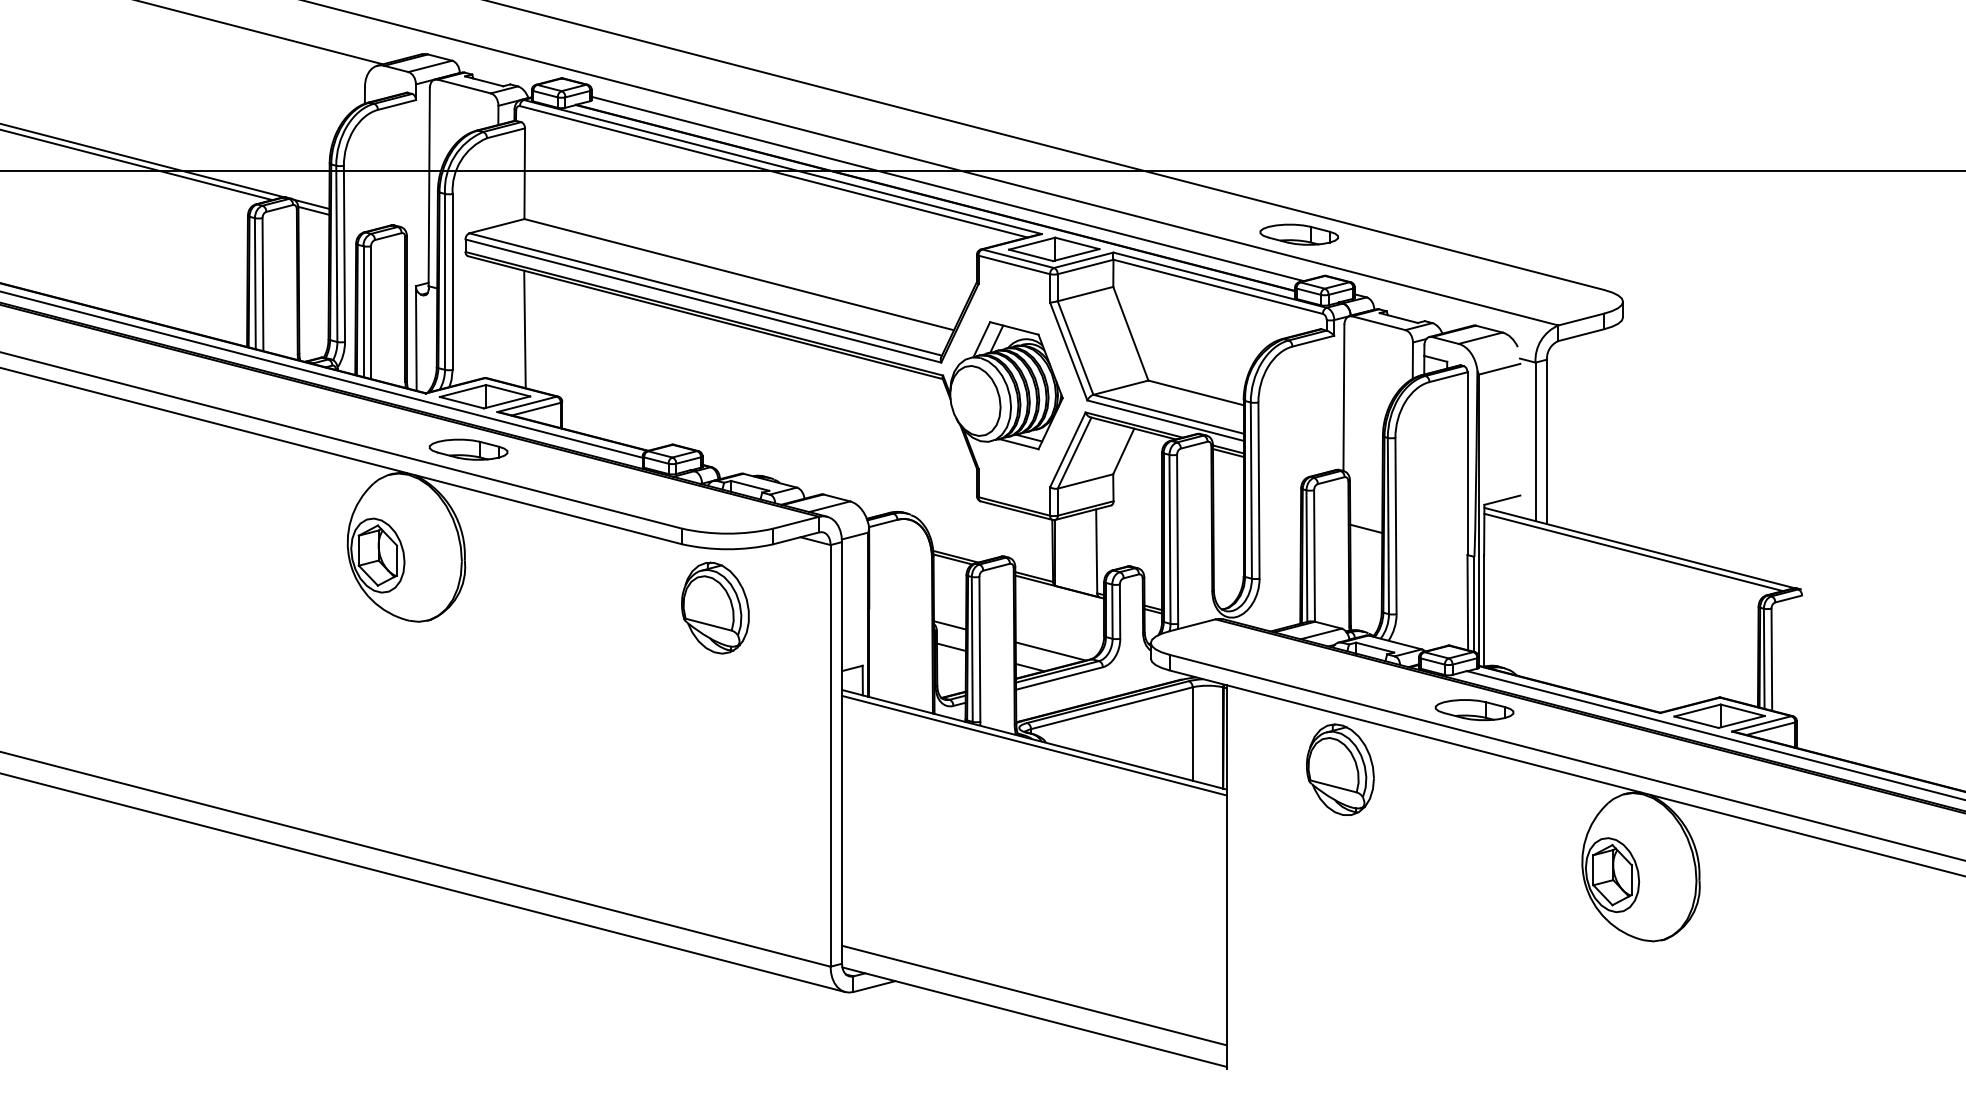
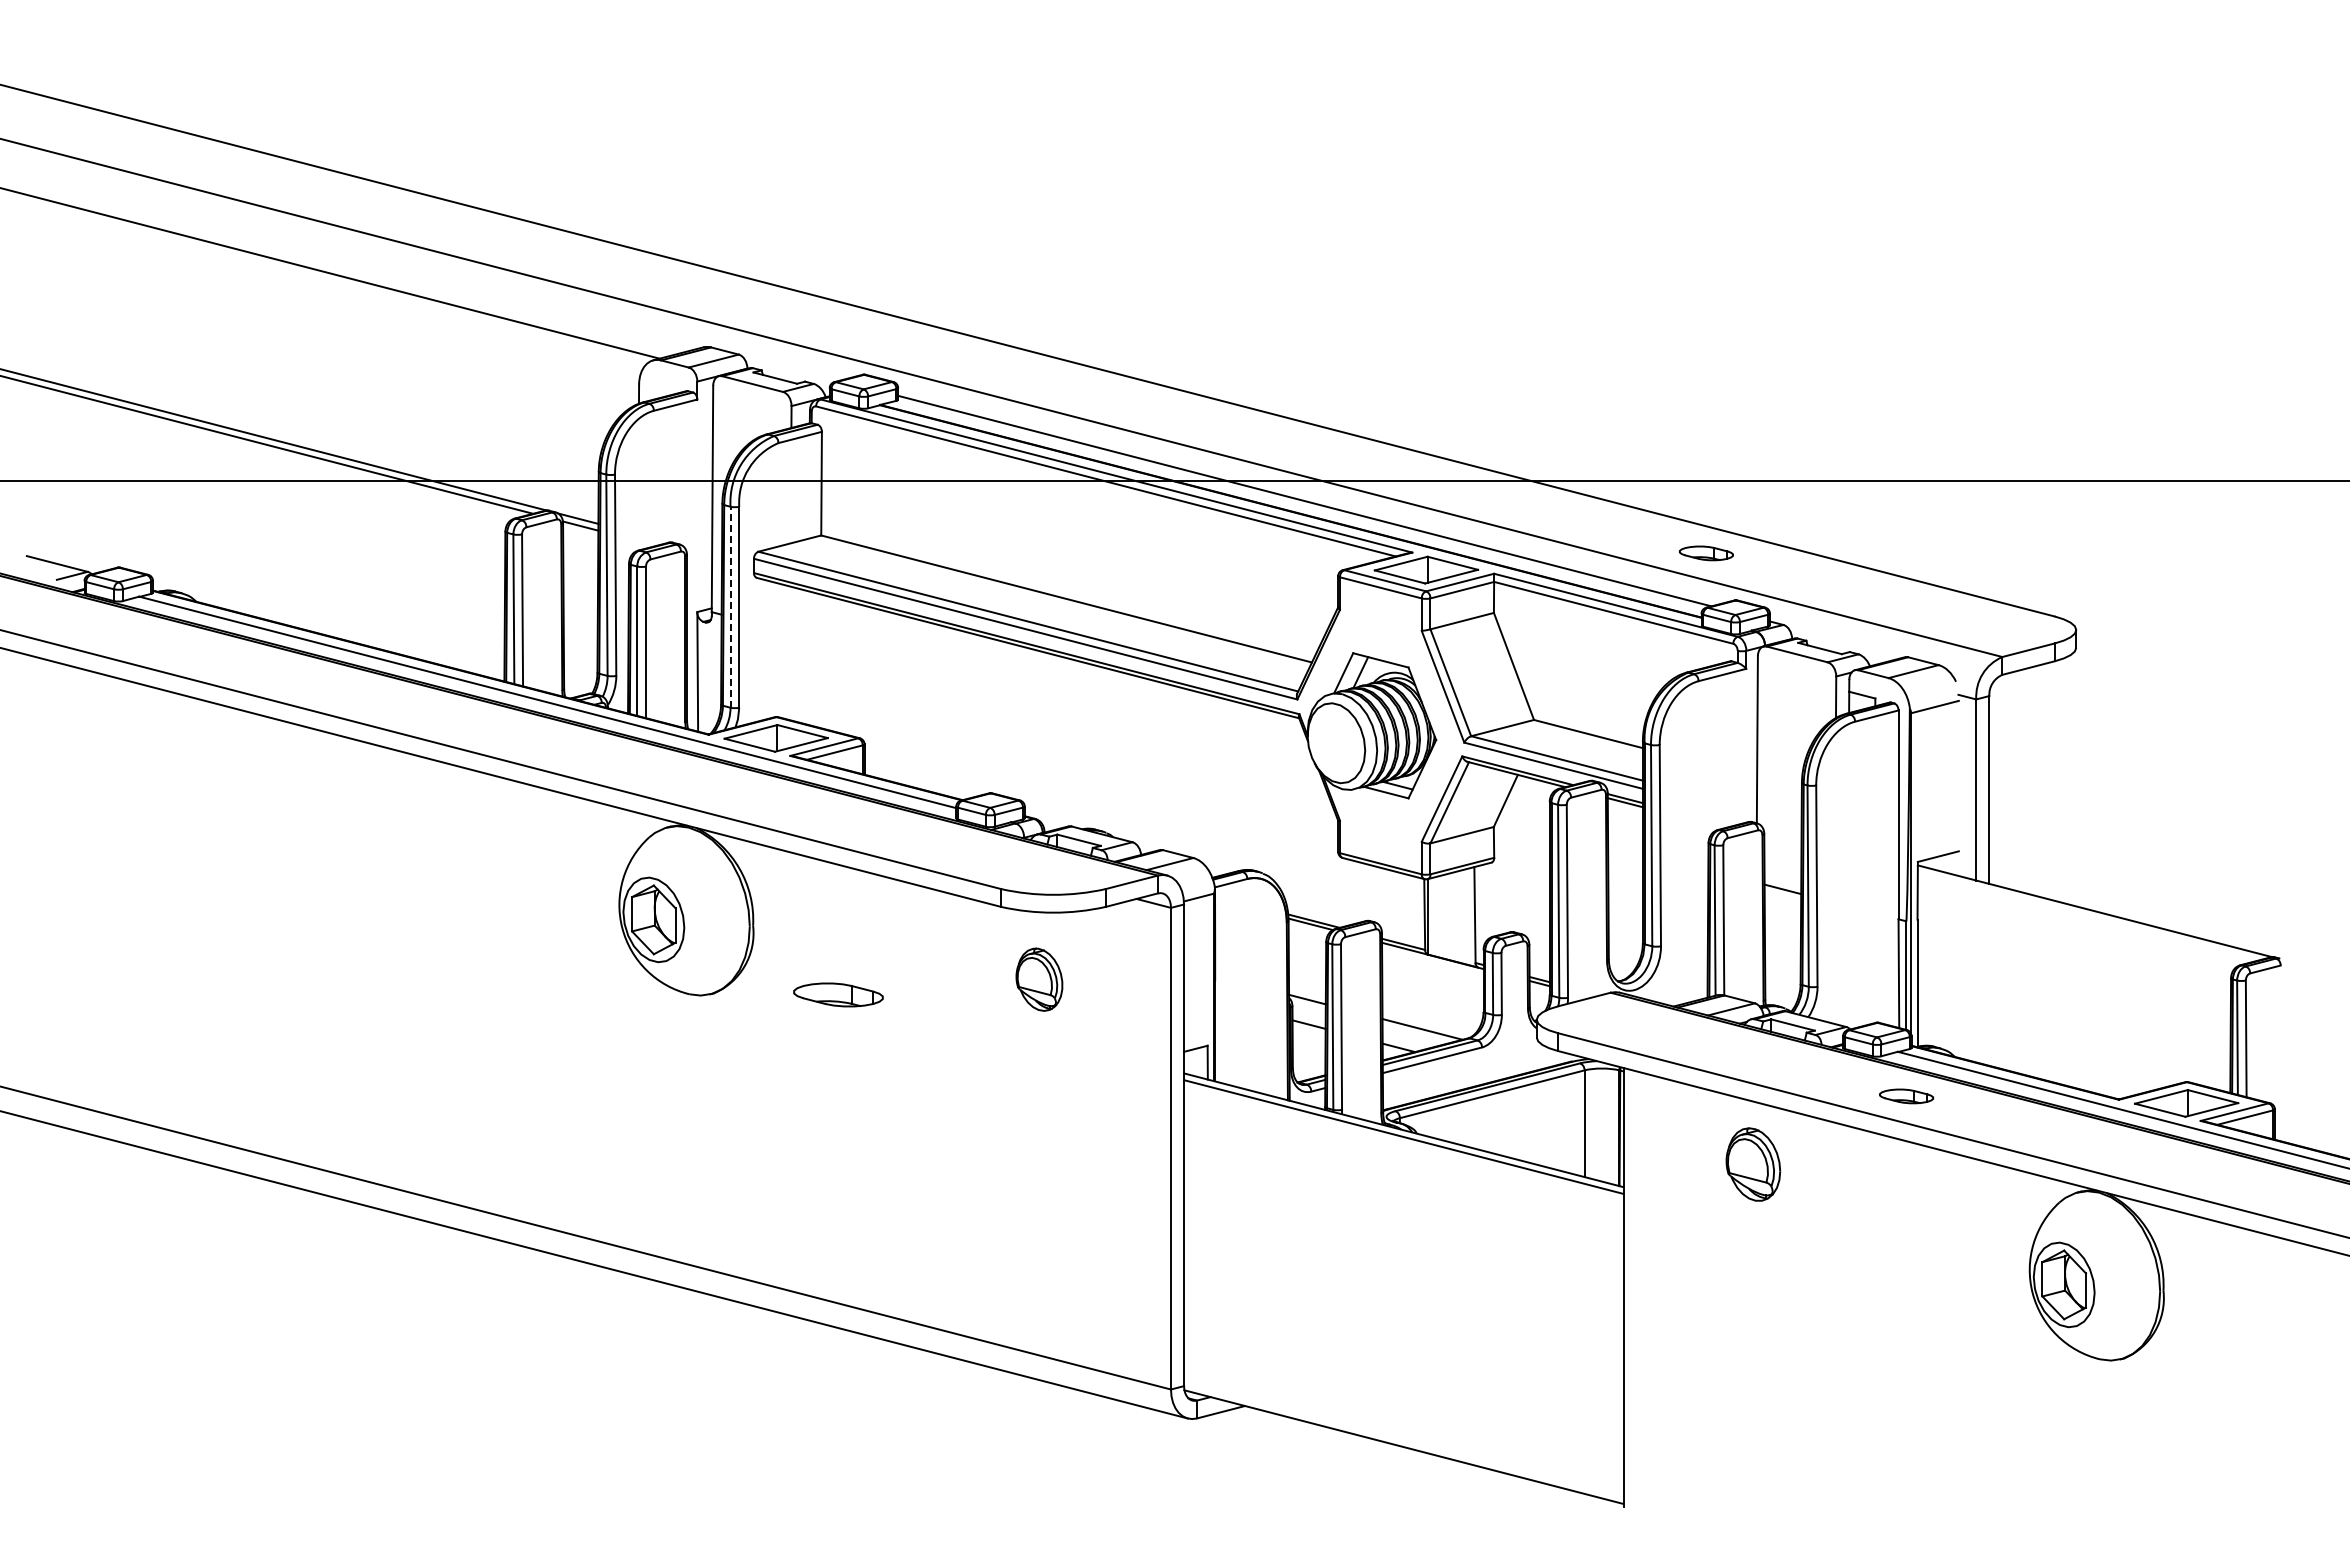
part: (1299, 234) -> (1706, 553), size x0.6
line: (444, 281) -> (730, 606), solid -> dashed
line: (524, 329) -> (821, 661), removed
part: (468, 449) -> (838, 994), moved
line: (1632, 552) -> (2087, 916), removed
part: (715, 607) -> (1039, 979), size x0.6
part: (1474, 710) -> (1906, 1096), size x0.6
part: (1340, 769) -> (1753, 1164), size x0.7
line: (1034, 995) -> (1403, 1422), removed

